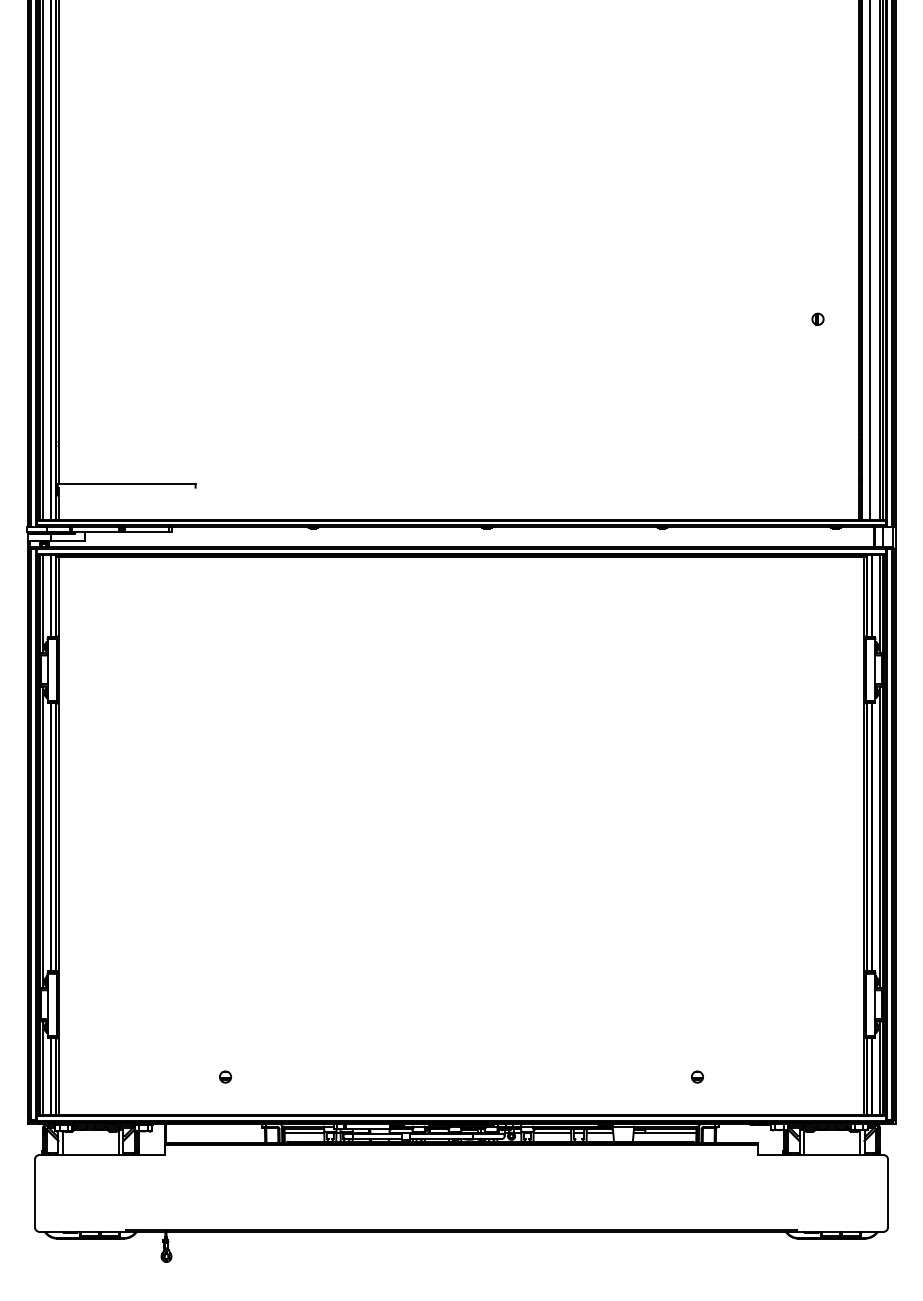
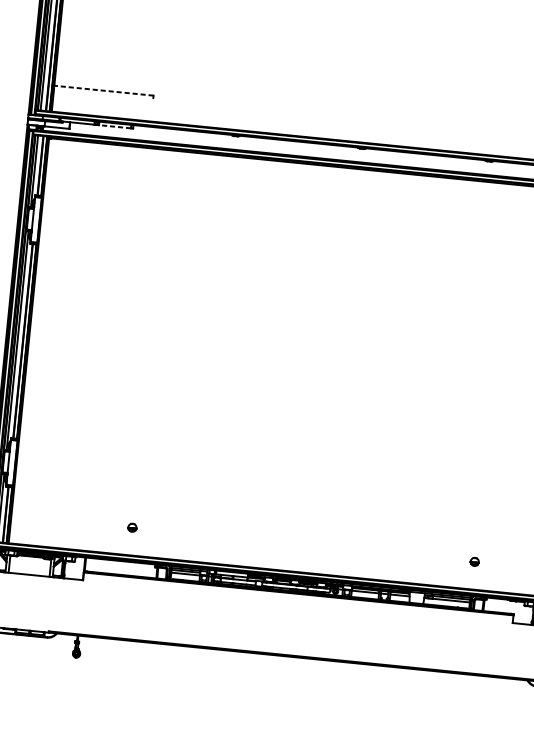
line: (126, 484) -> (103, 90), solid -> dashed
line: (146, 532) -> (114, 127), solid -> dashed

